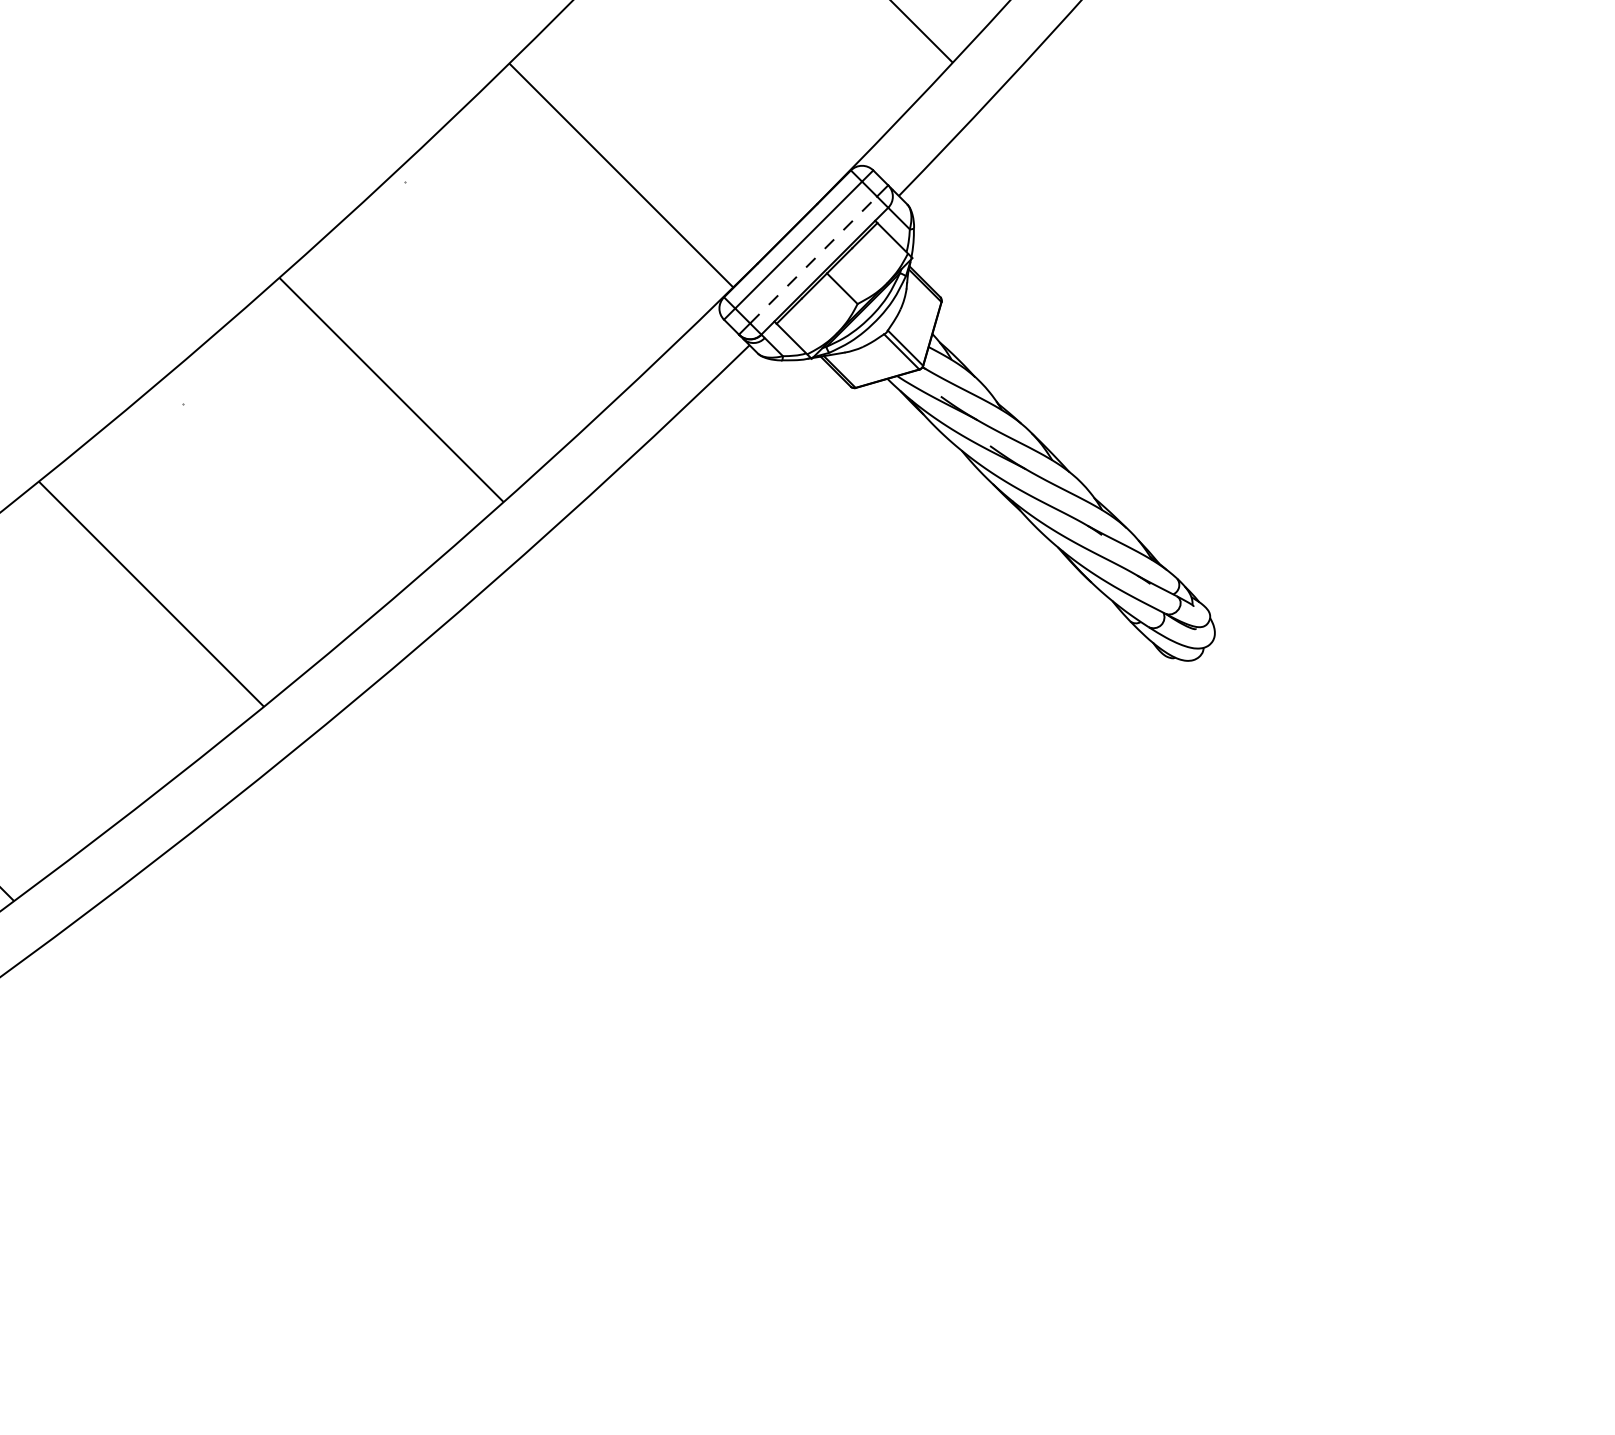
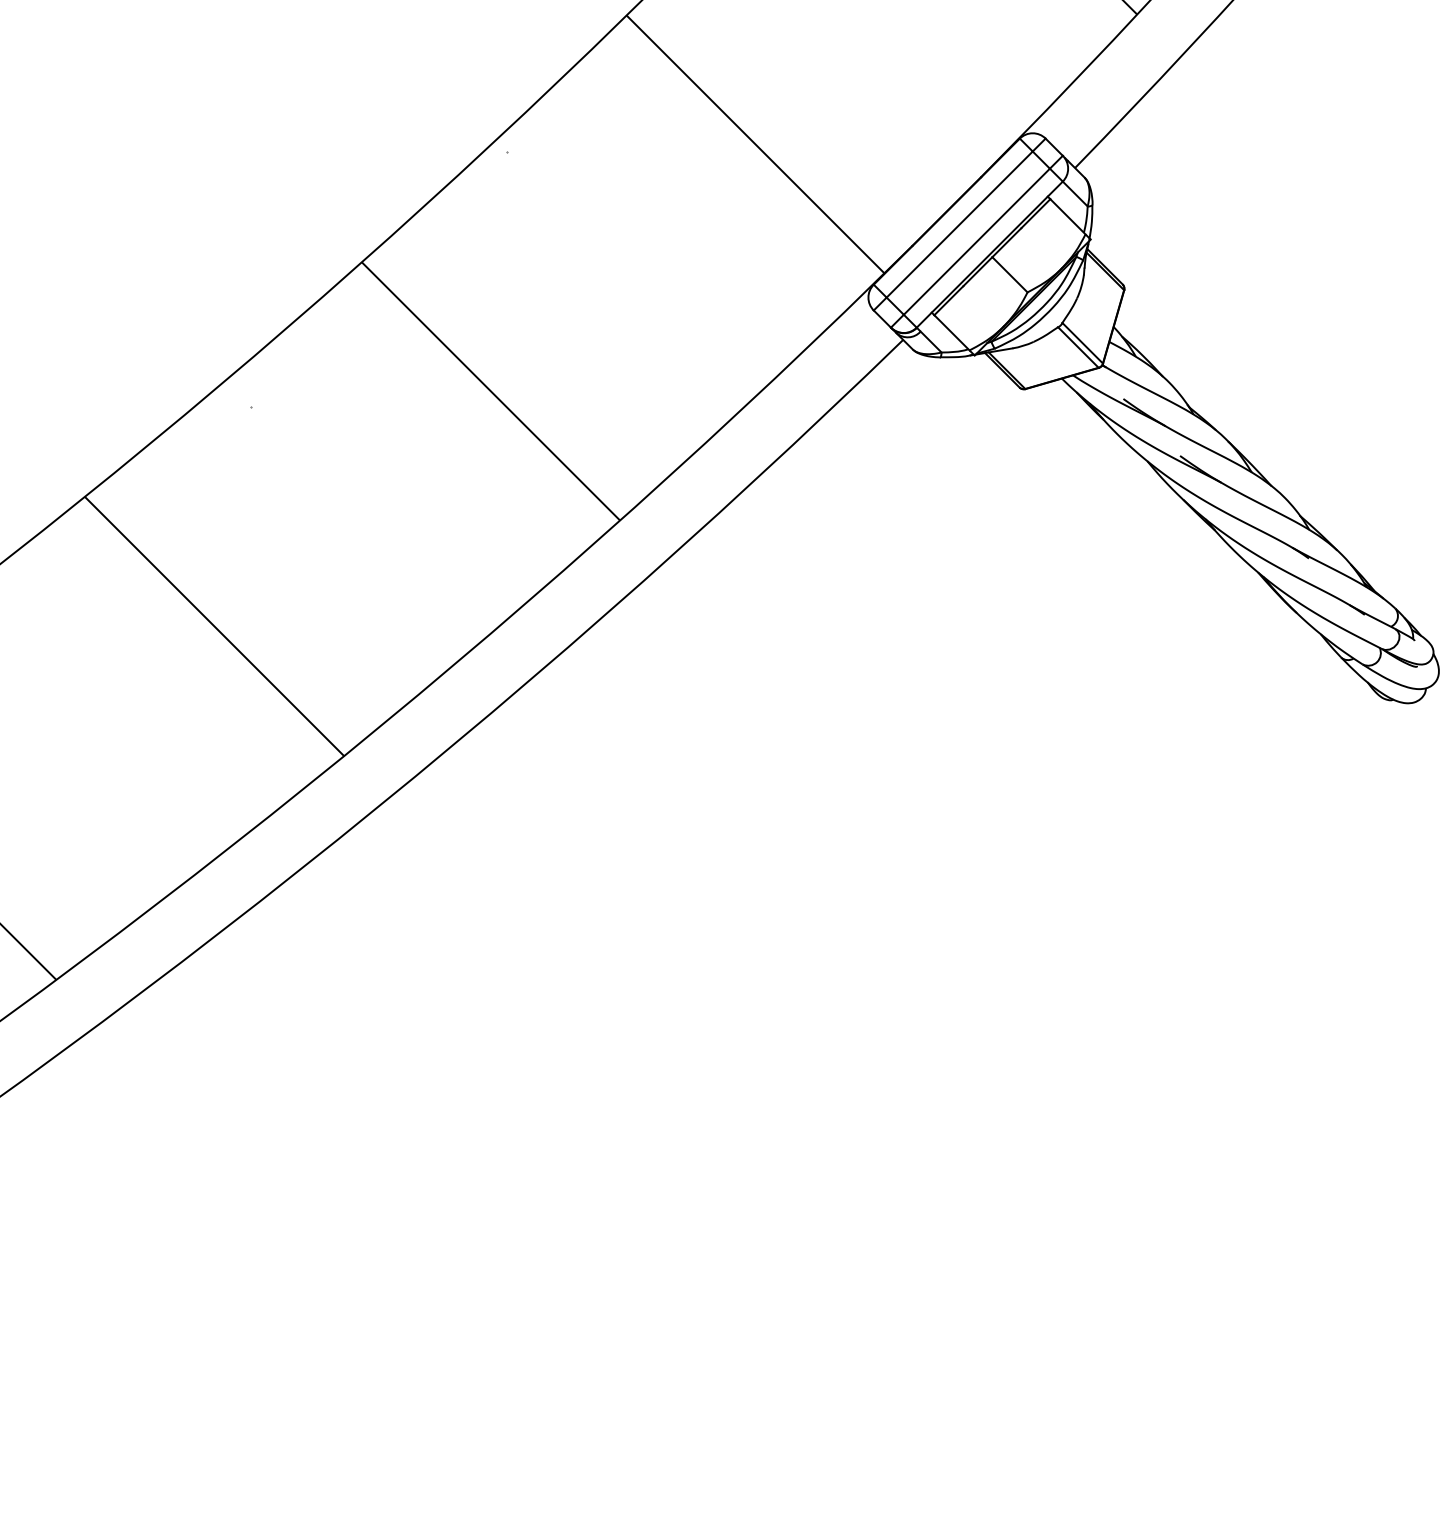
line: (813, 260) -> (976, 242), dashed -> solid

